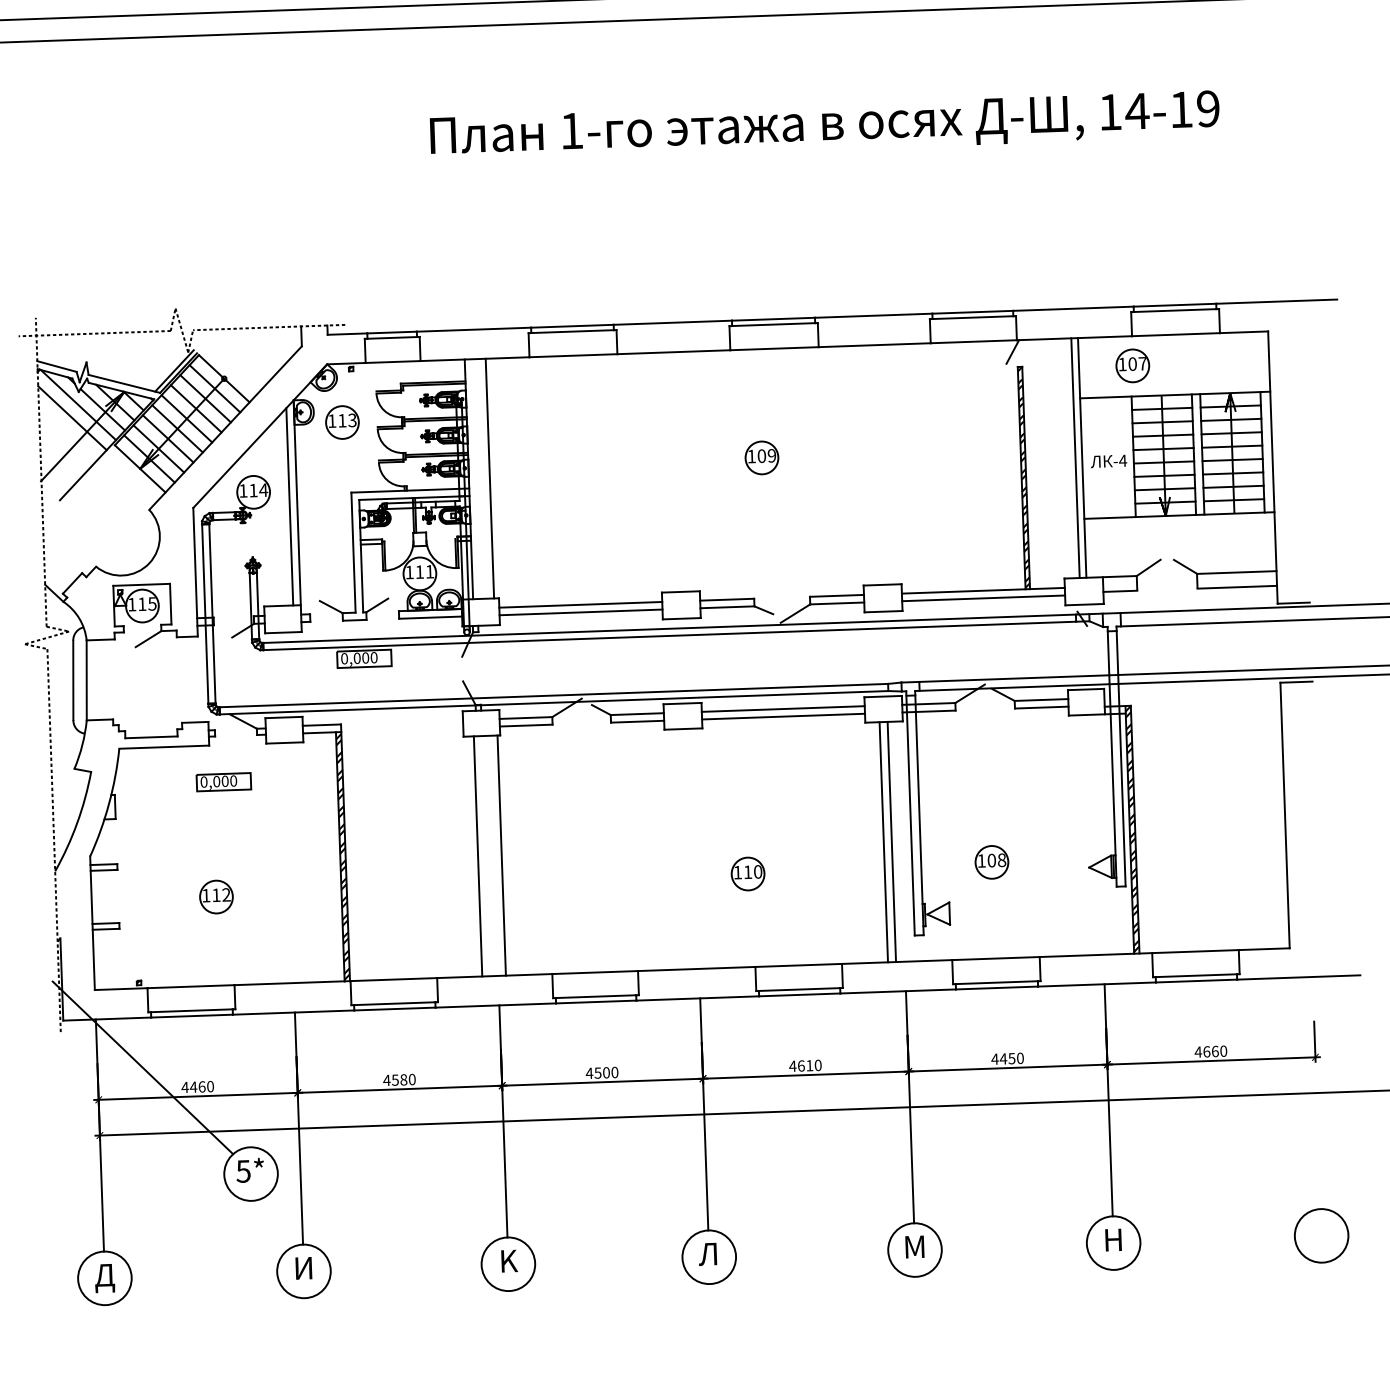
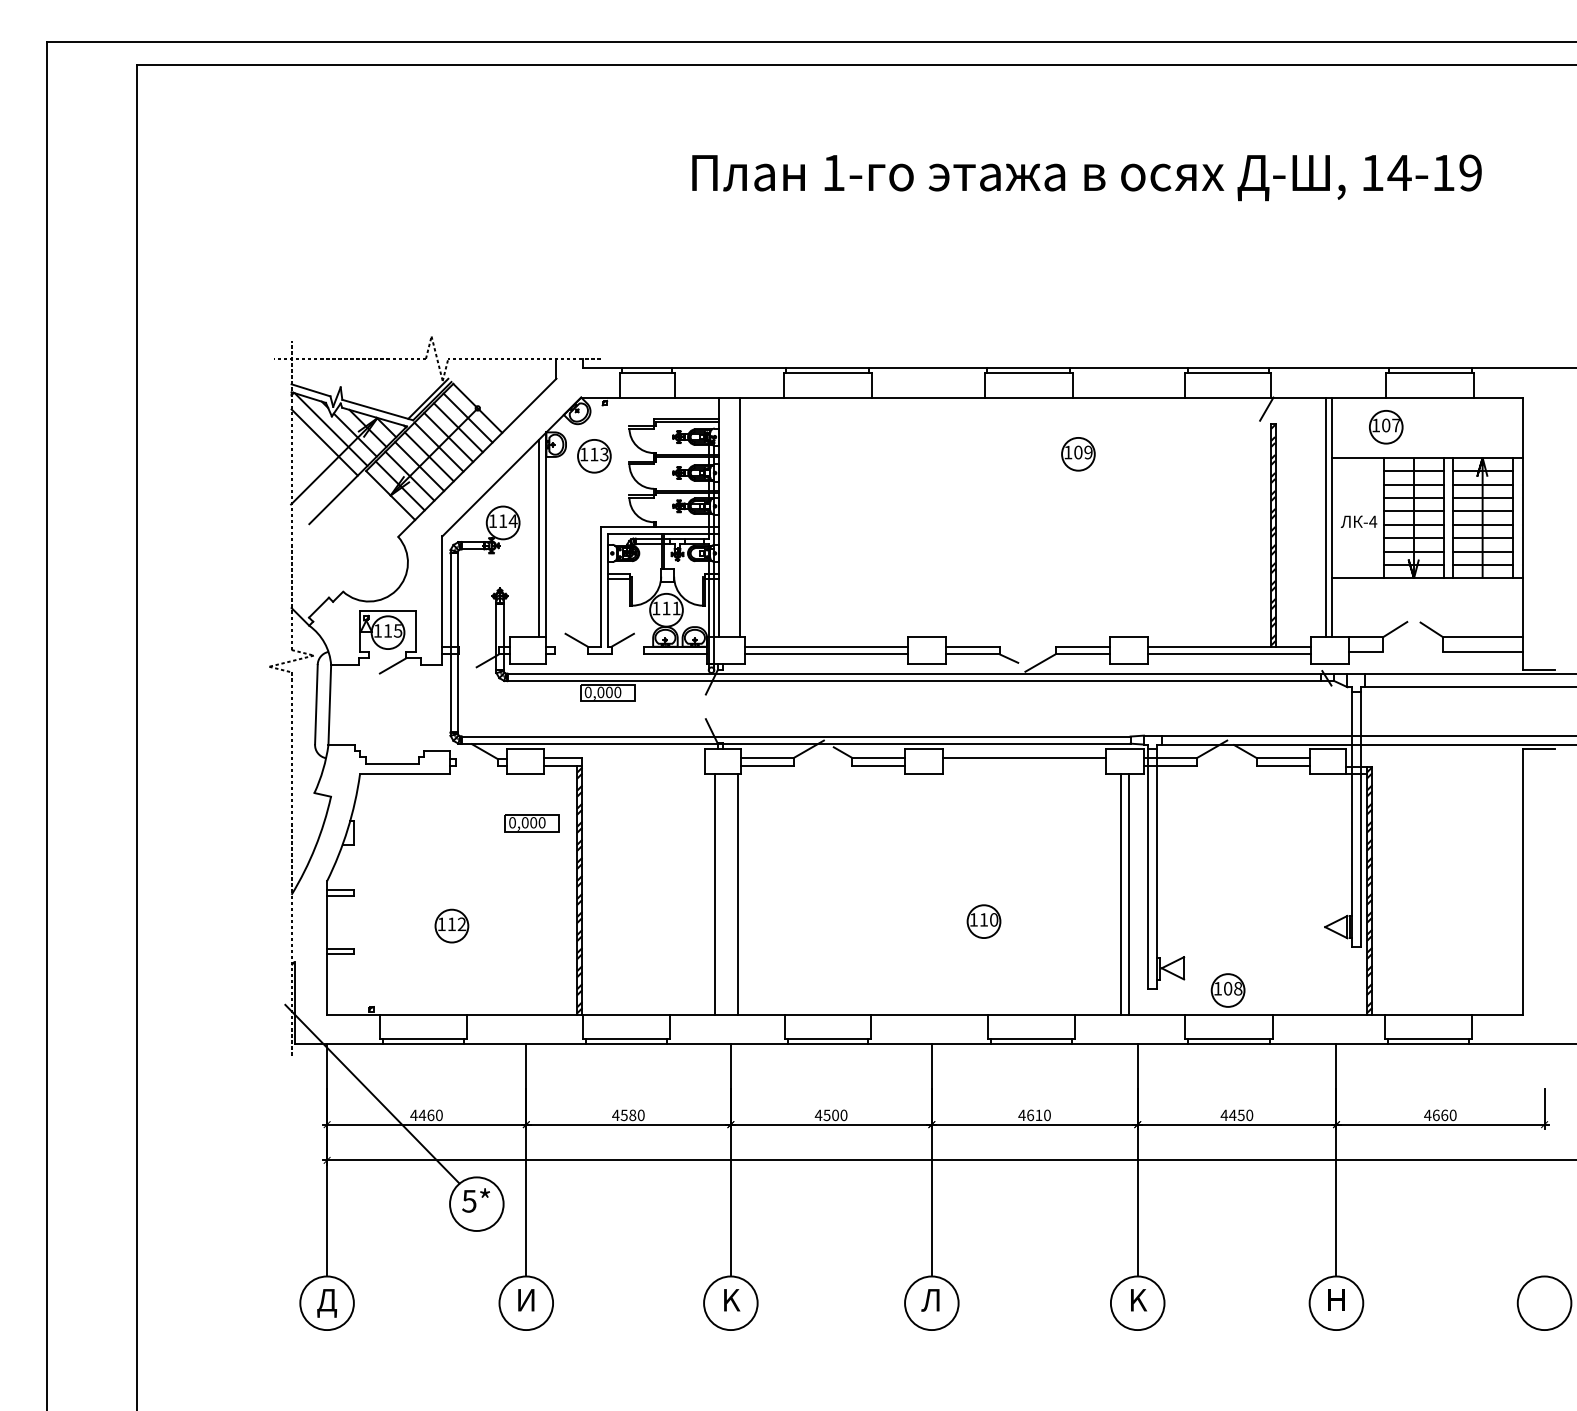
part: (762, 458) -> (1078, 454), moved
line: (783, 716) -> (1024, 765), removed
part: (223, 782) -> (531, 823), moved
part: (991, 862) -> (1227, 990), moved
text: (914, 1247) -> (1137, 1300), M -> K

